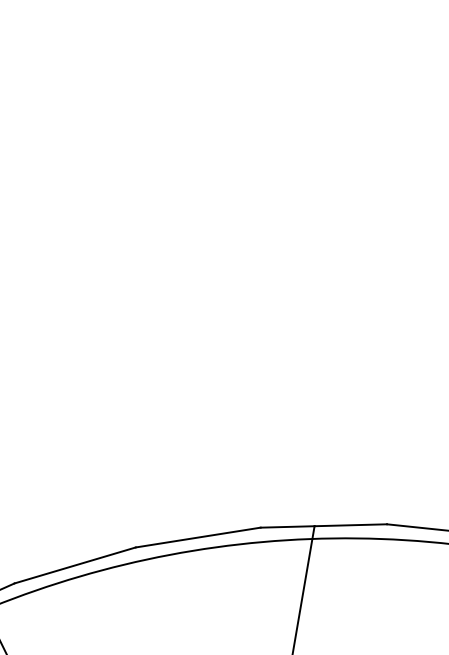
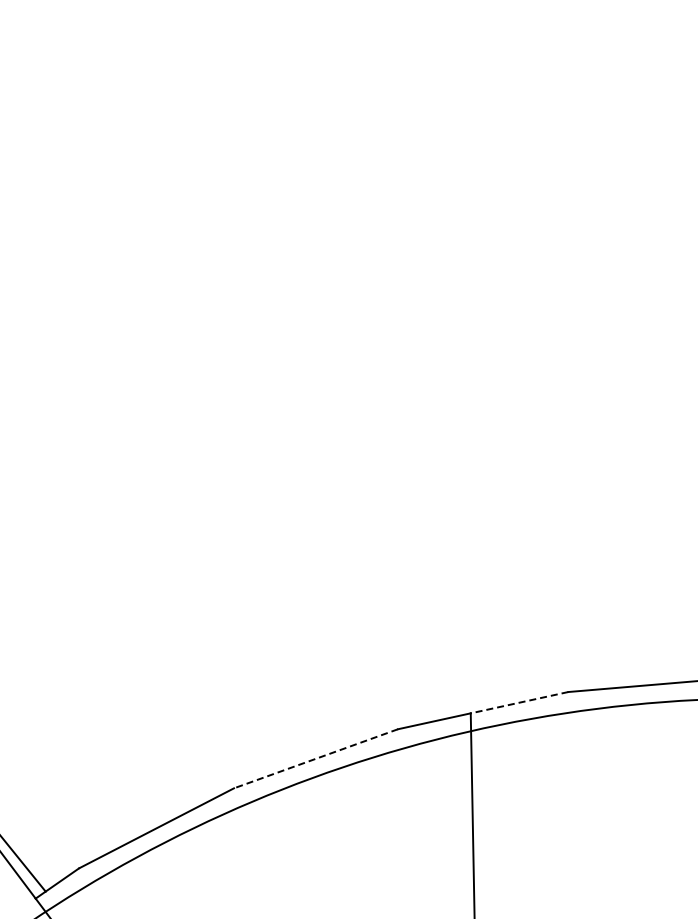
line: (350, 525) -> (519, 702), solid -> dashed
line: (197, 537) -> (315, 758), solid -> dashed

